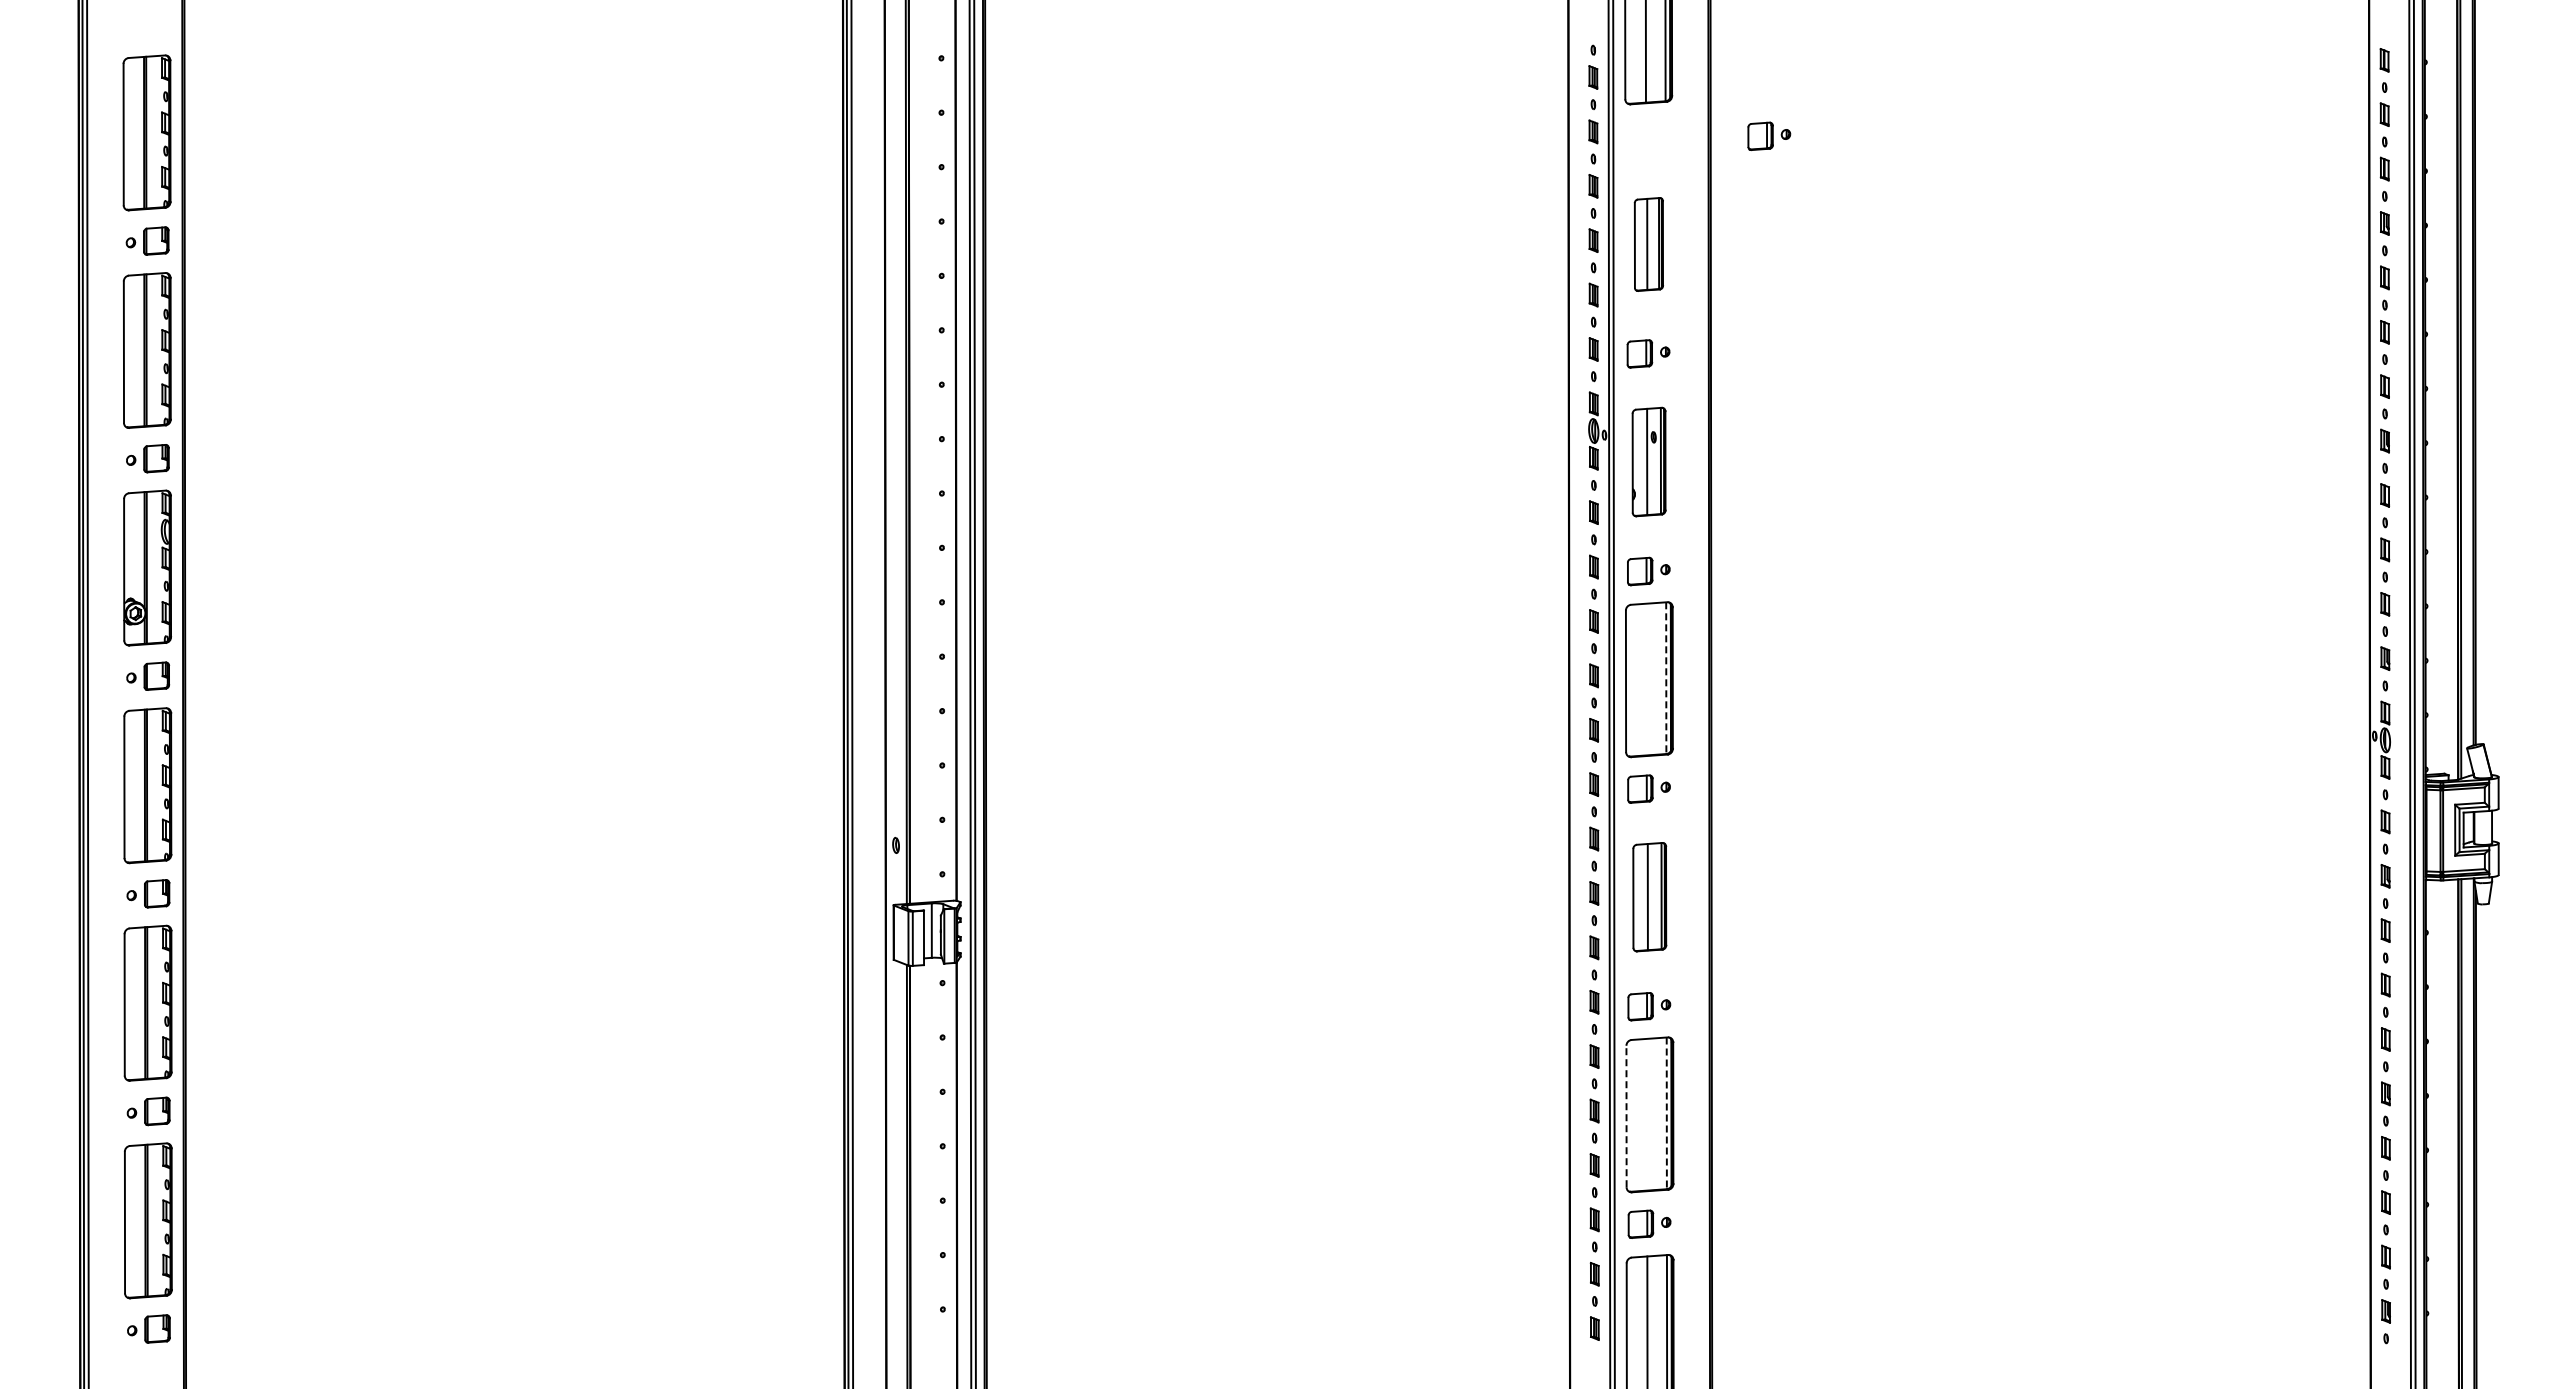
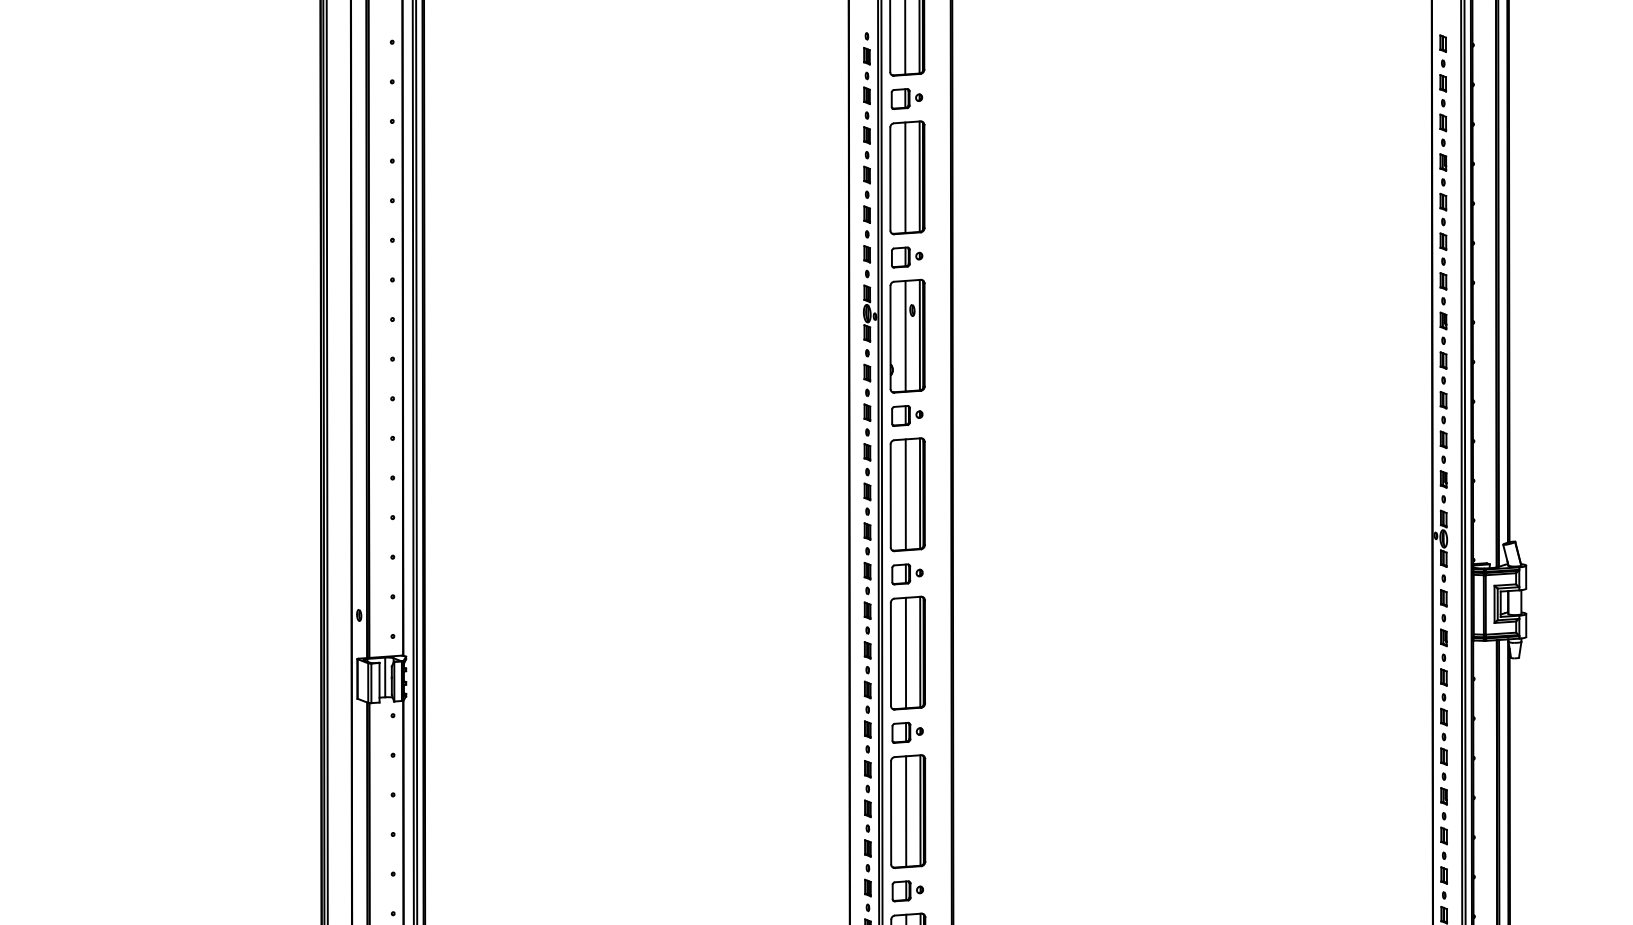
part: (1769, 135) -> (907, 98), moved
part: (1648, 244) -> (907, 177), size x1.67
part: (1648, 461) -> (907, 335), size x1.43
line: (1666, 678) -> (920, 493), dashed -> solid
line: (1646, 679) -> (905, 494), added
part: (1649, 896) -> (907, 652), size x1.43
line: (1666, 1113) -> (920, 810), dashed -> solid
line: (1647, 1114) -> (906, 811), added
line: (1626, 1116) -> (891, 812), dashed -> solid

